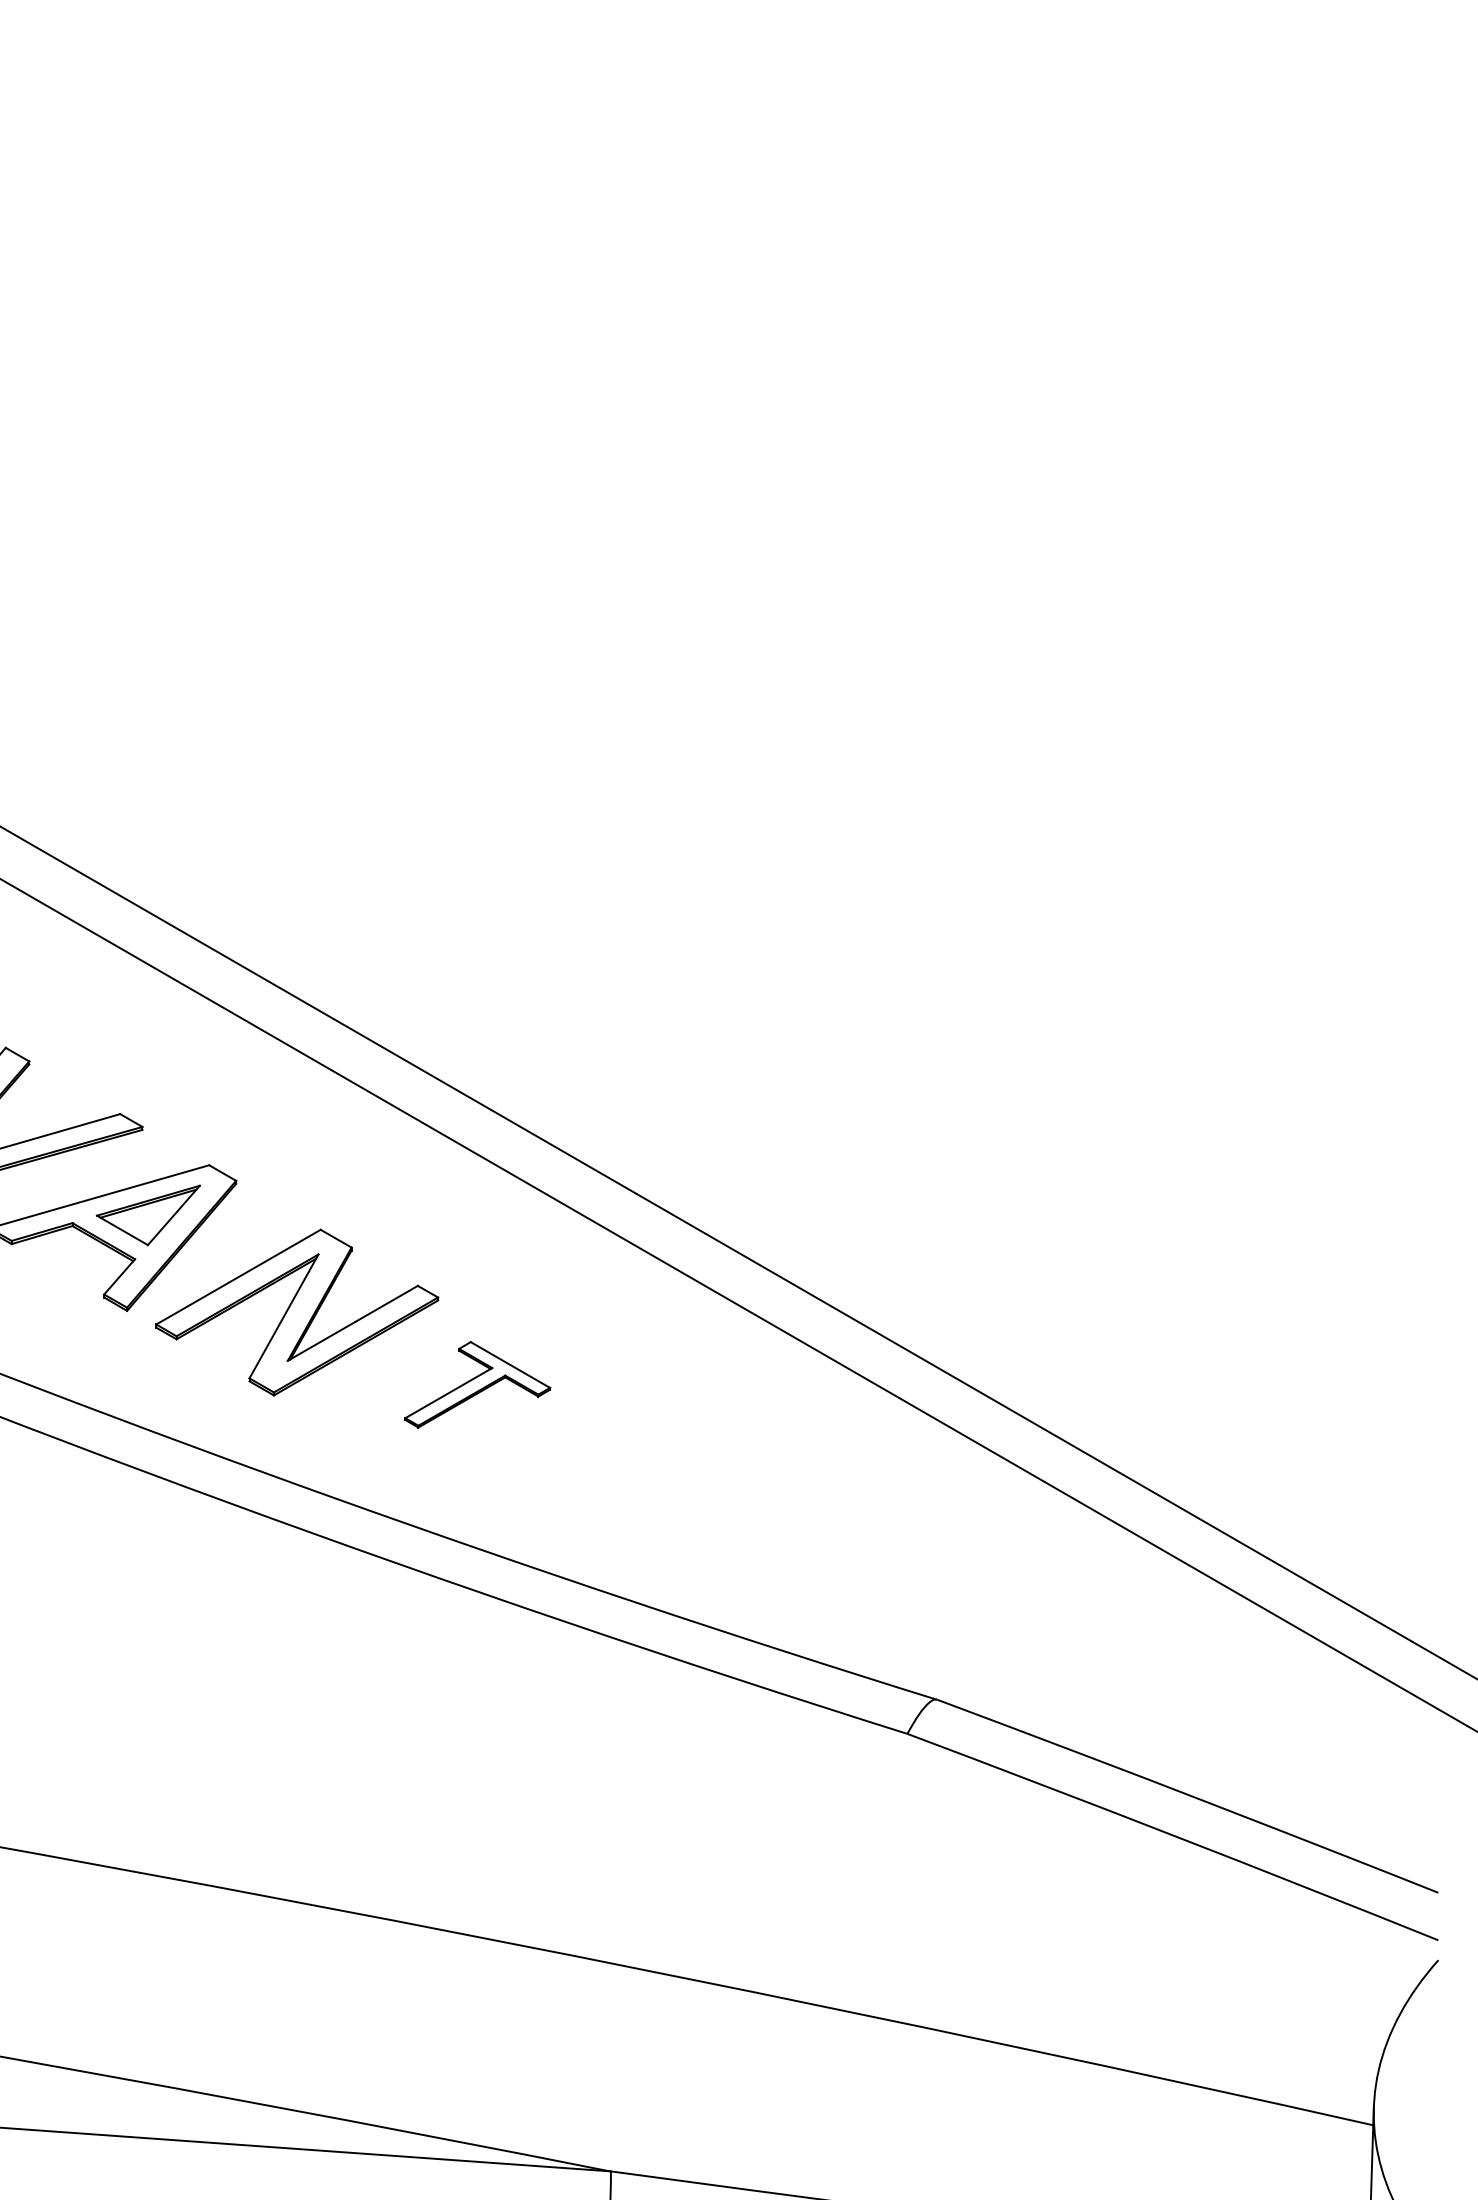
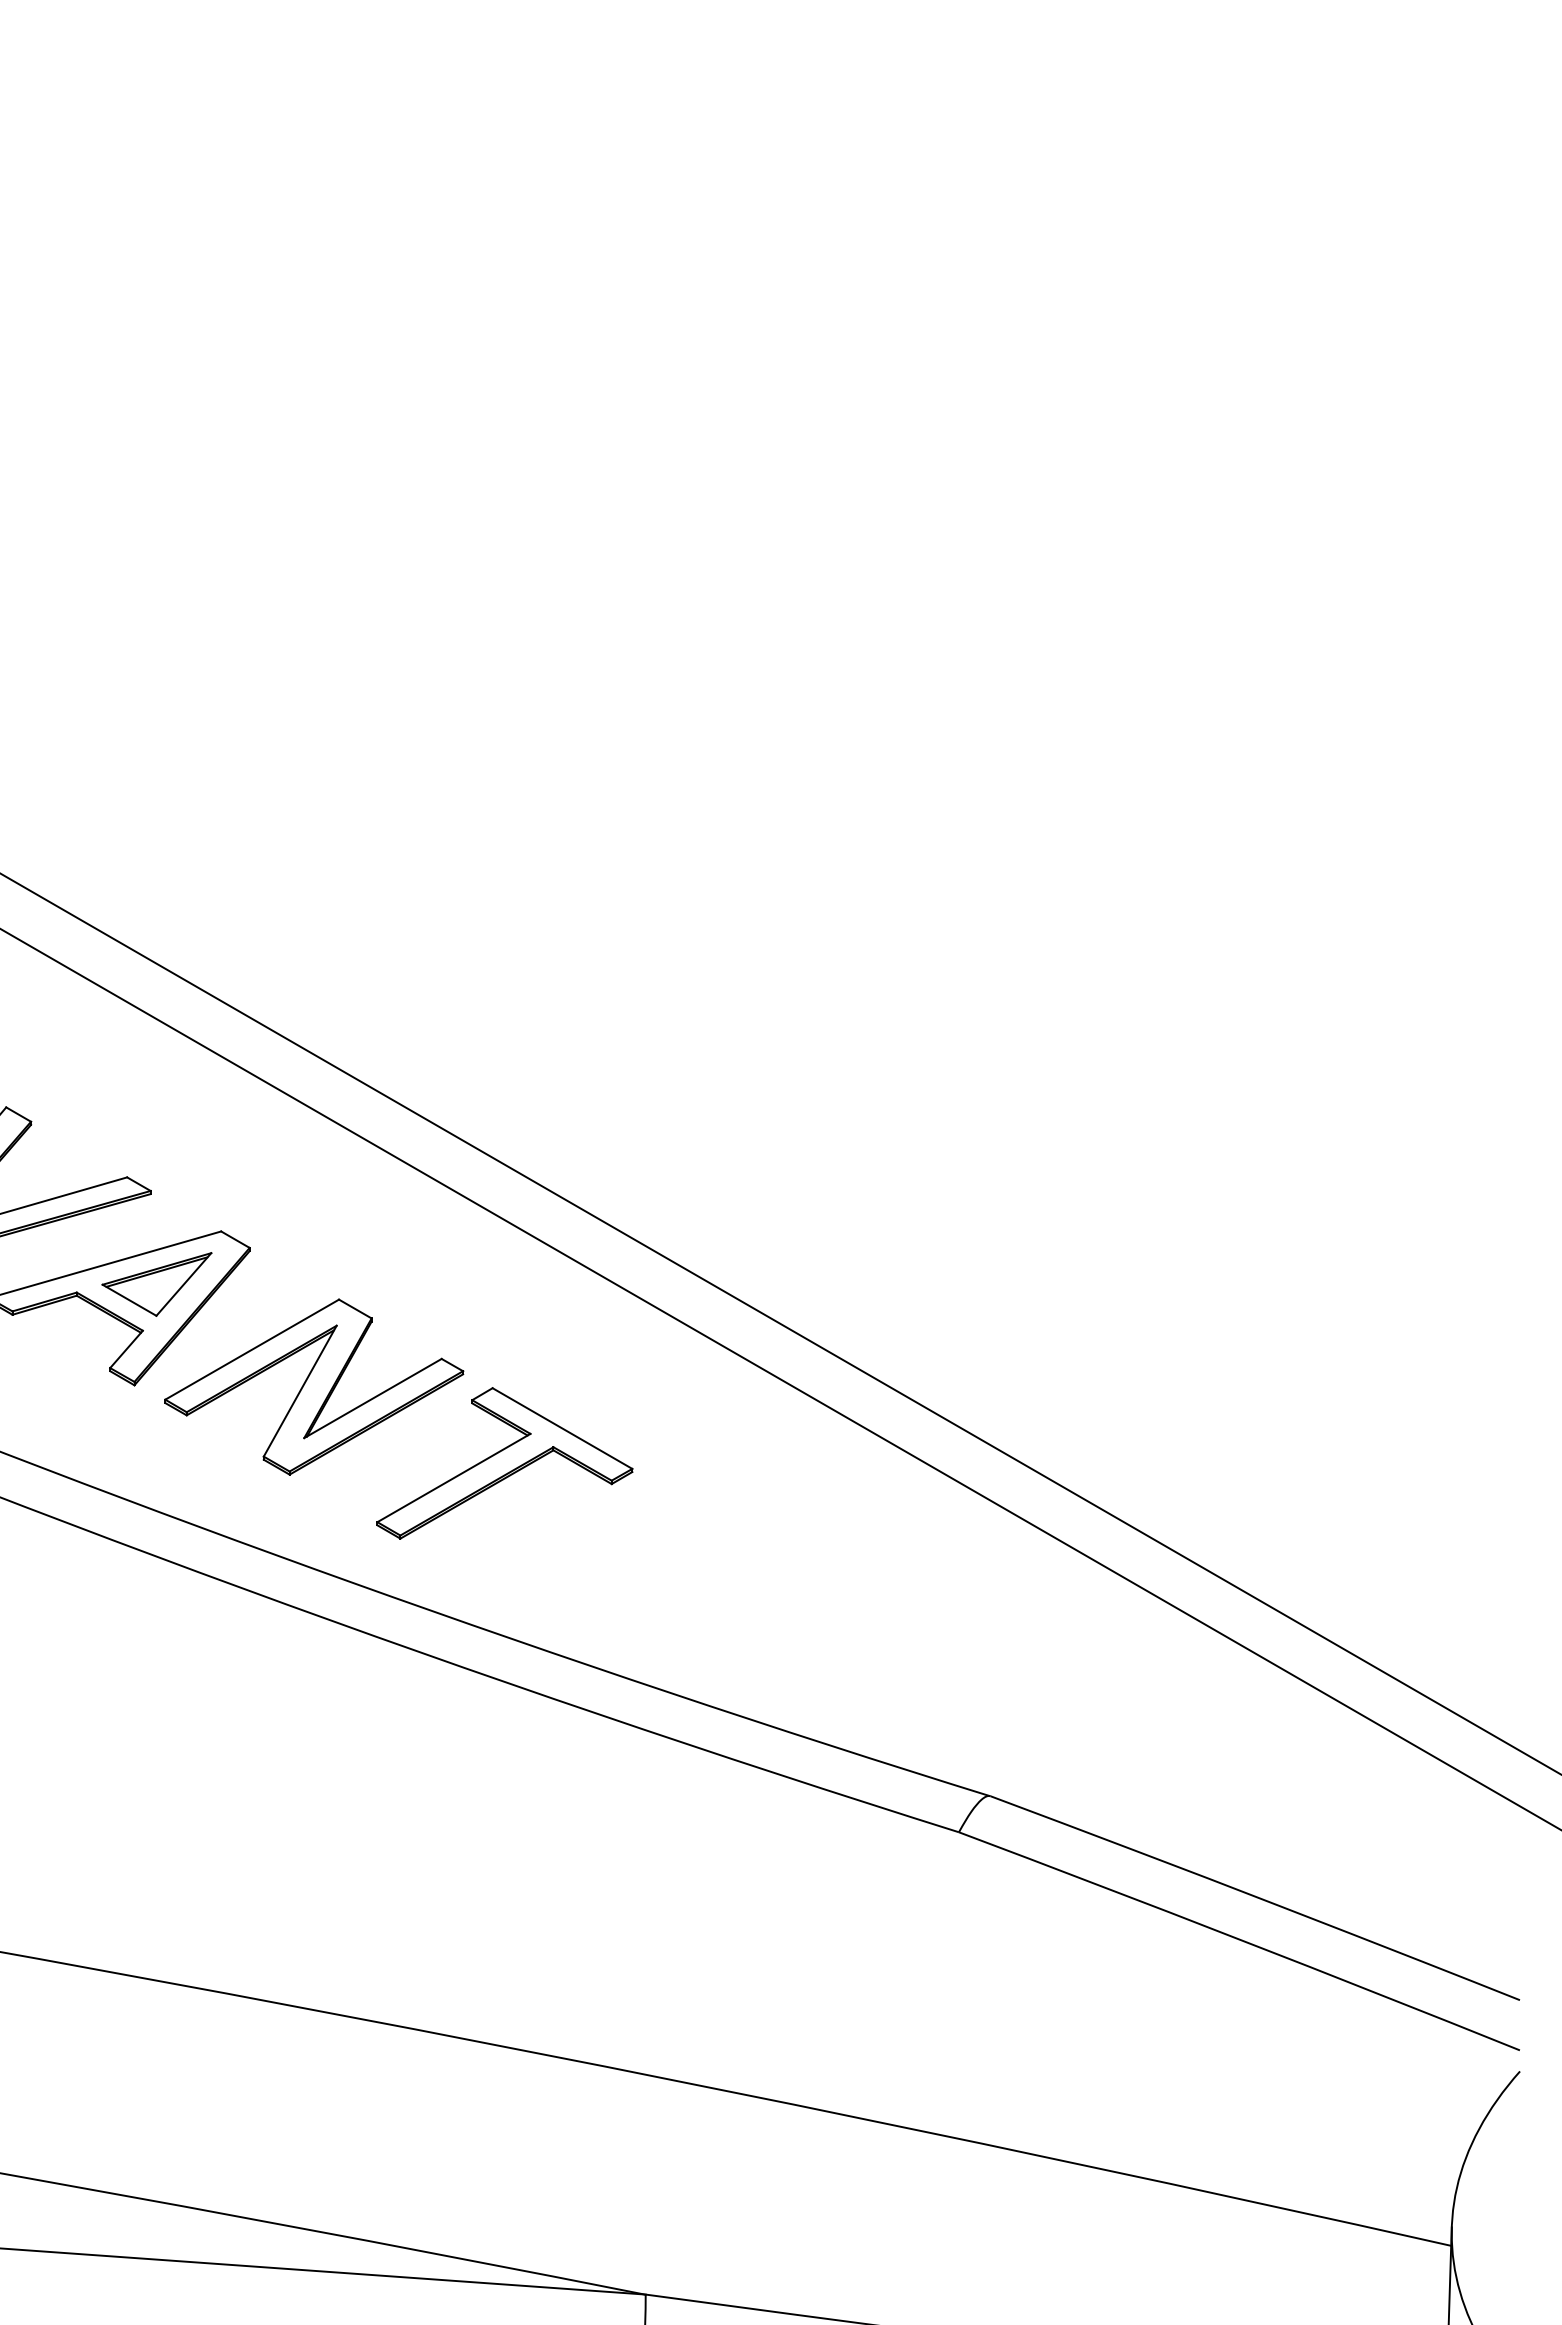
part: (477, 1384) -> (504, 1463), size x1.67

